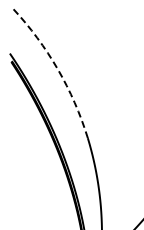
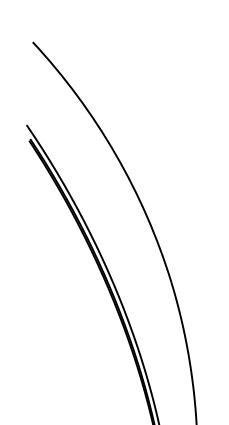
arc: (57, 69) -> (115, 154), dashed -> solid

